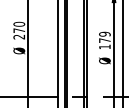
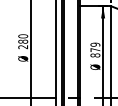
text: (19, 30) -> (23, 41), 270 -> 280
text: (105, 47) -> (95, 55), 179 -> 879

